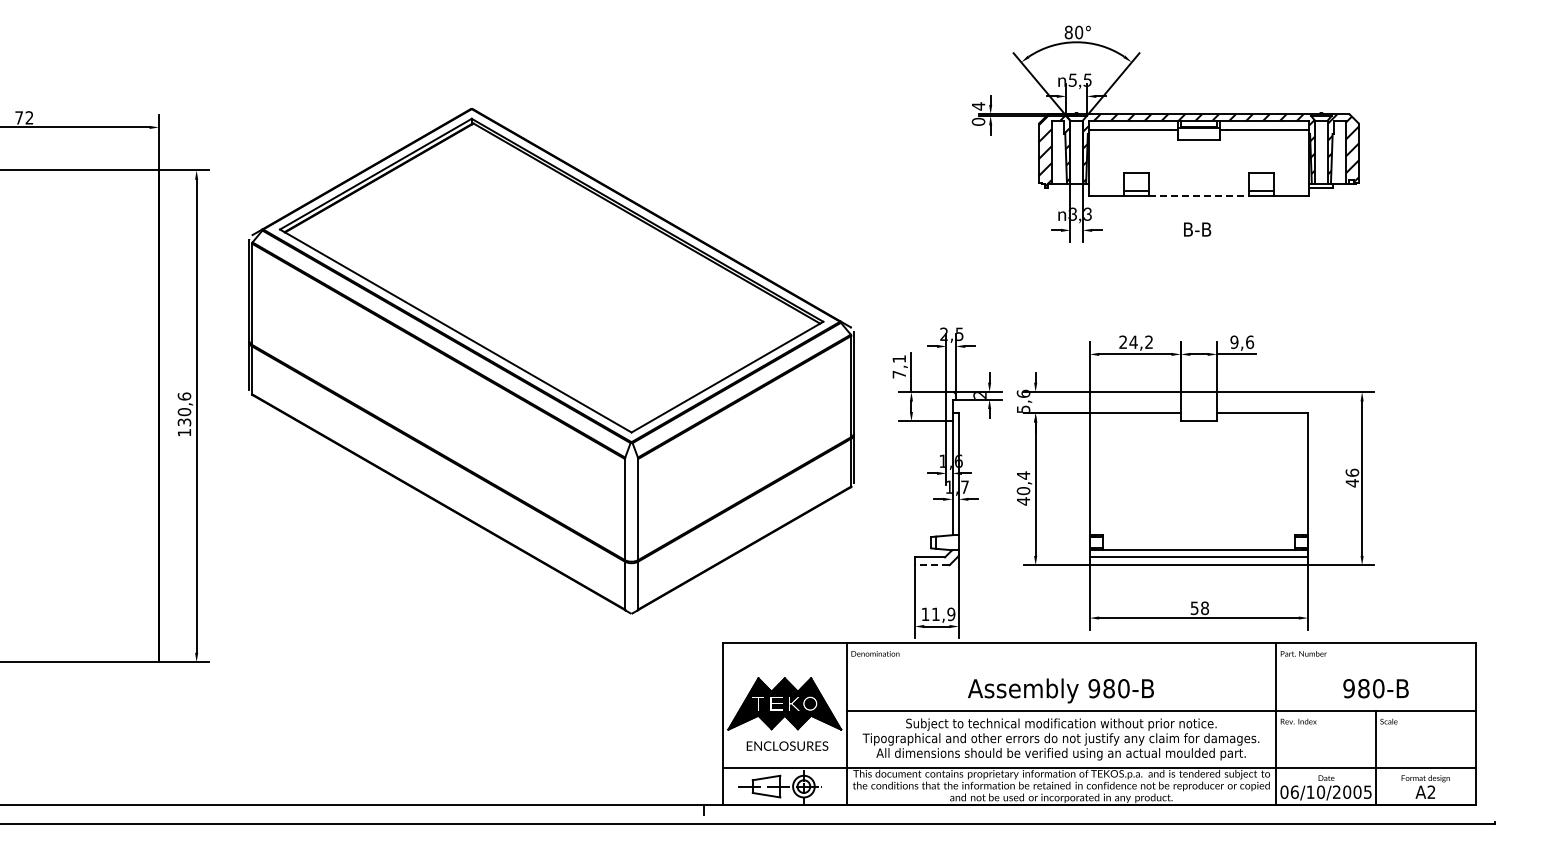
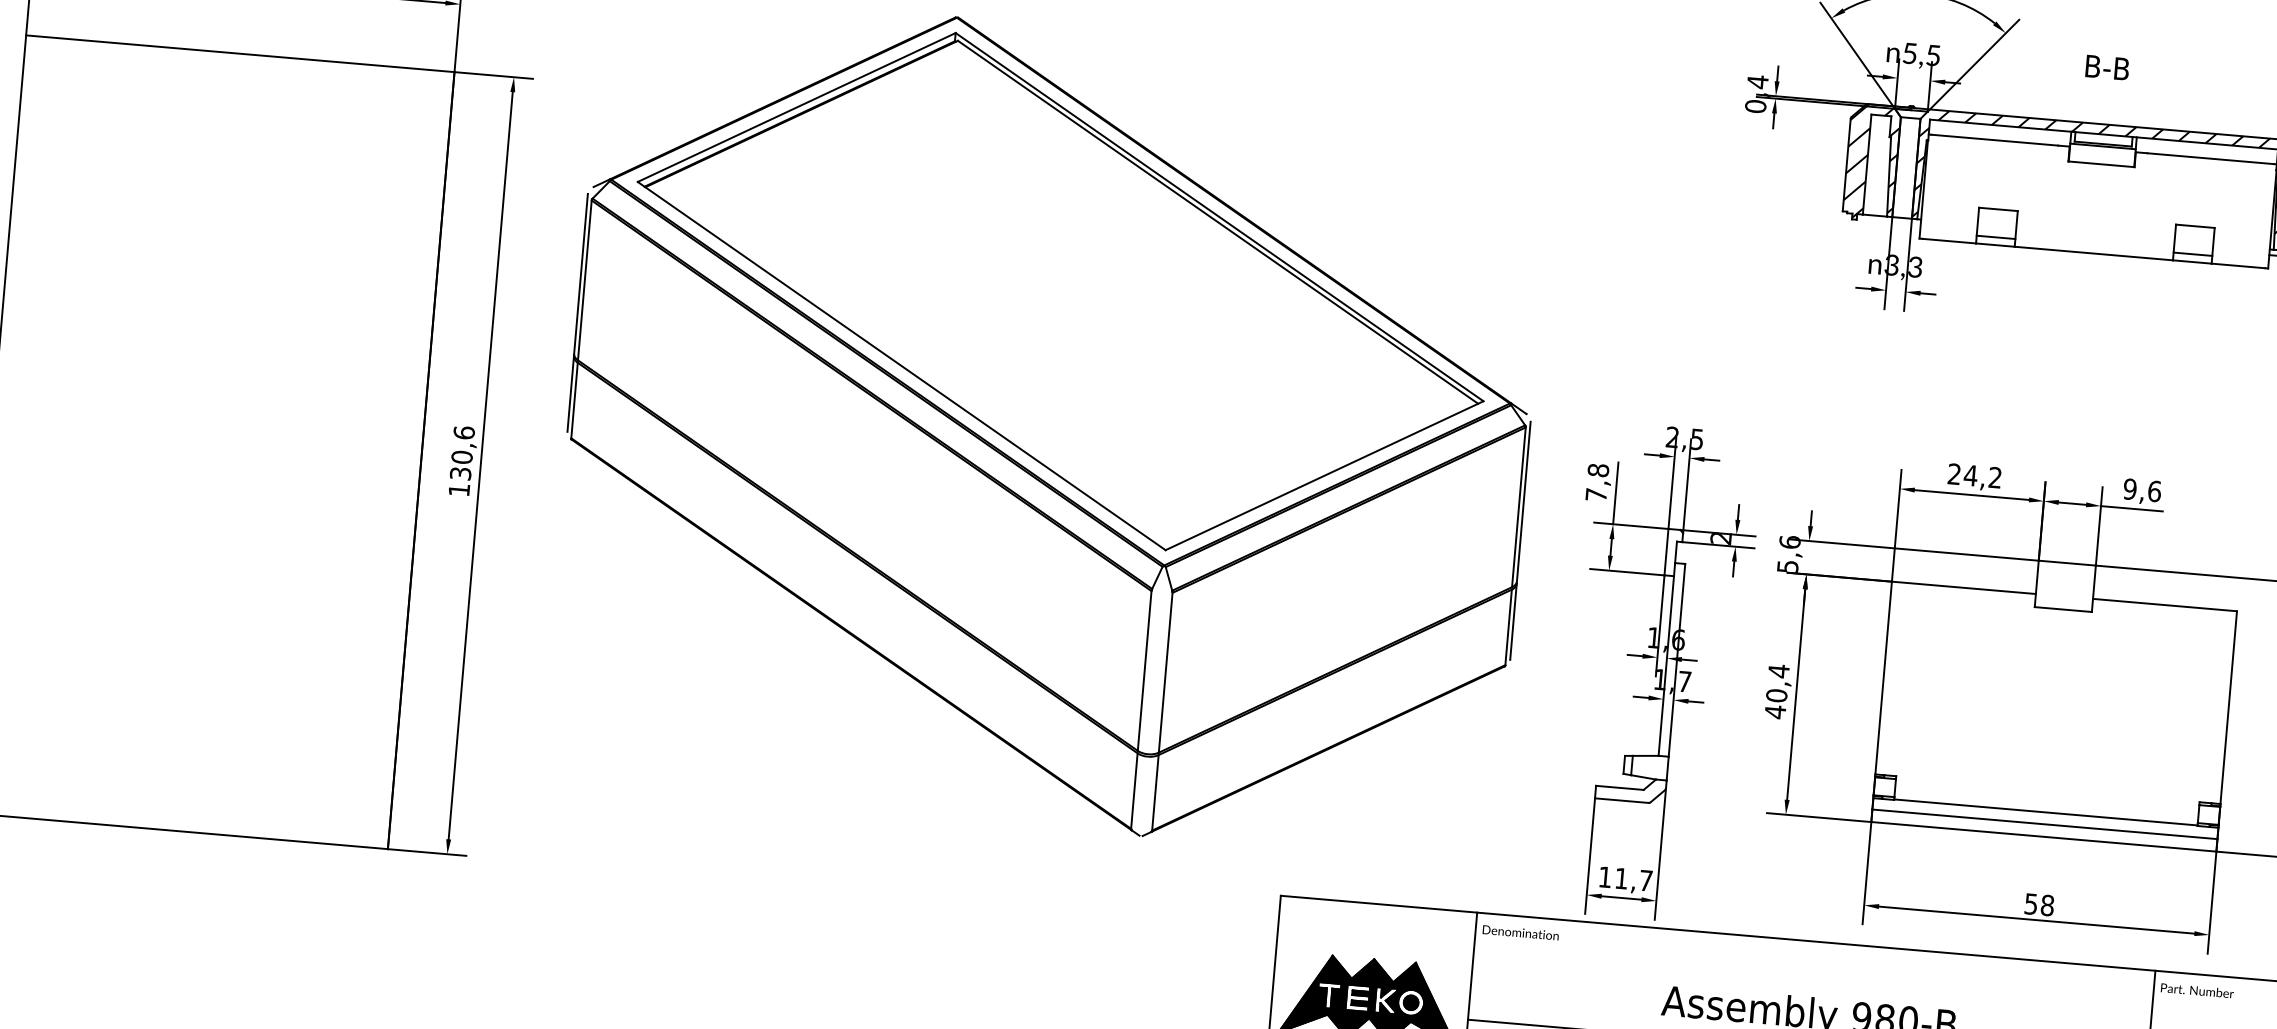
line: (1199, 196) -> (2094, 254), dashed -> solid
text: (1197, 229) -> (2107, 67), moved
text: (899, 359) -> (1598, 471), 7,1 -> 7,8
line: (931, 565) -> (1621, 800), dashed -> solid
text: (951, 614) -> (1646, 880), 11,9 -> 11,7

